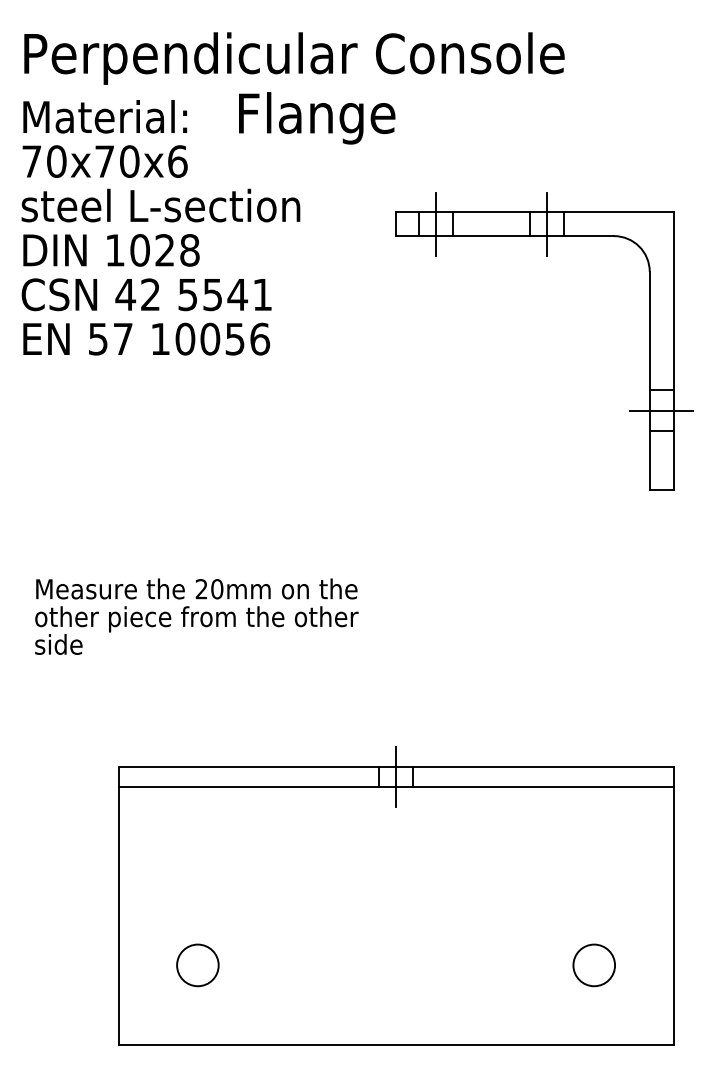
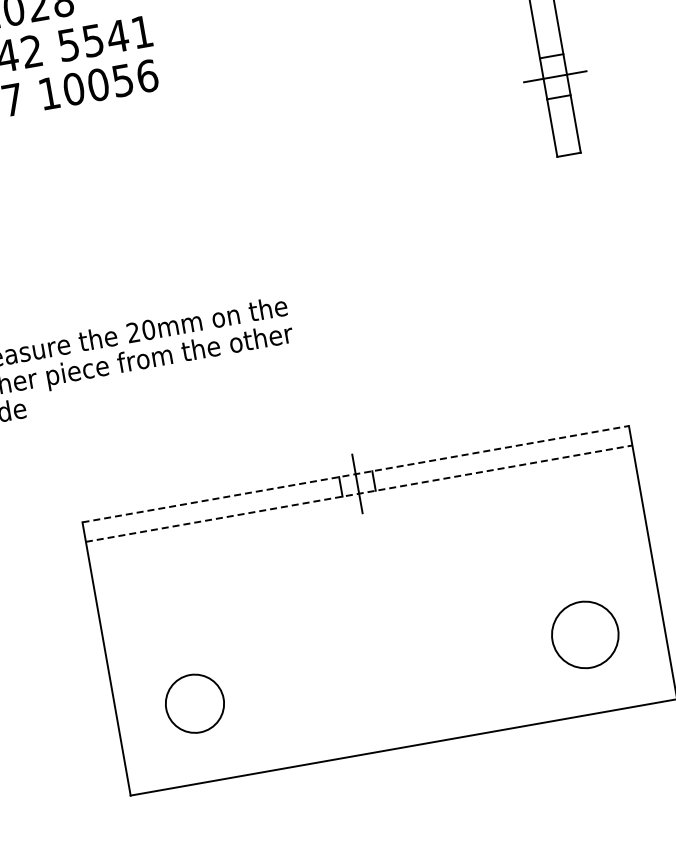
line: (396, 767) -> (356, 474), solid -> dashed
line: (396, 787) -> (359, 494), solid -> dashed
circle: (197, 965) -> (194, 703), size x1.4
circle: (594, 965) -> (585, 634), size x1.6

